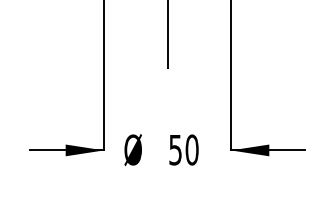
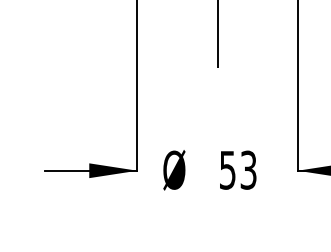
text: (191, 149) -> (247, 169), 50 -> 53

